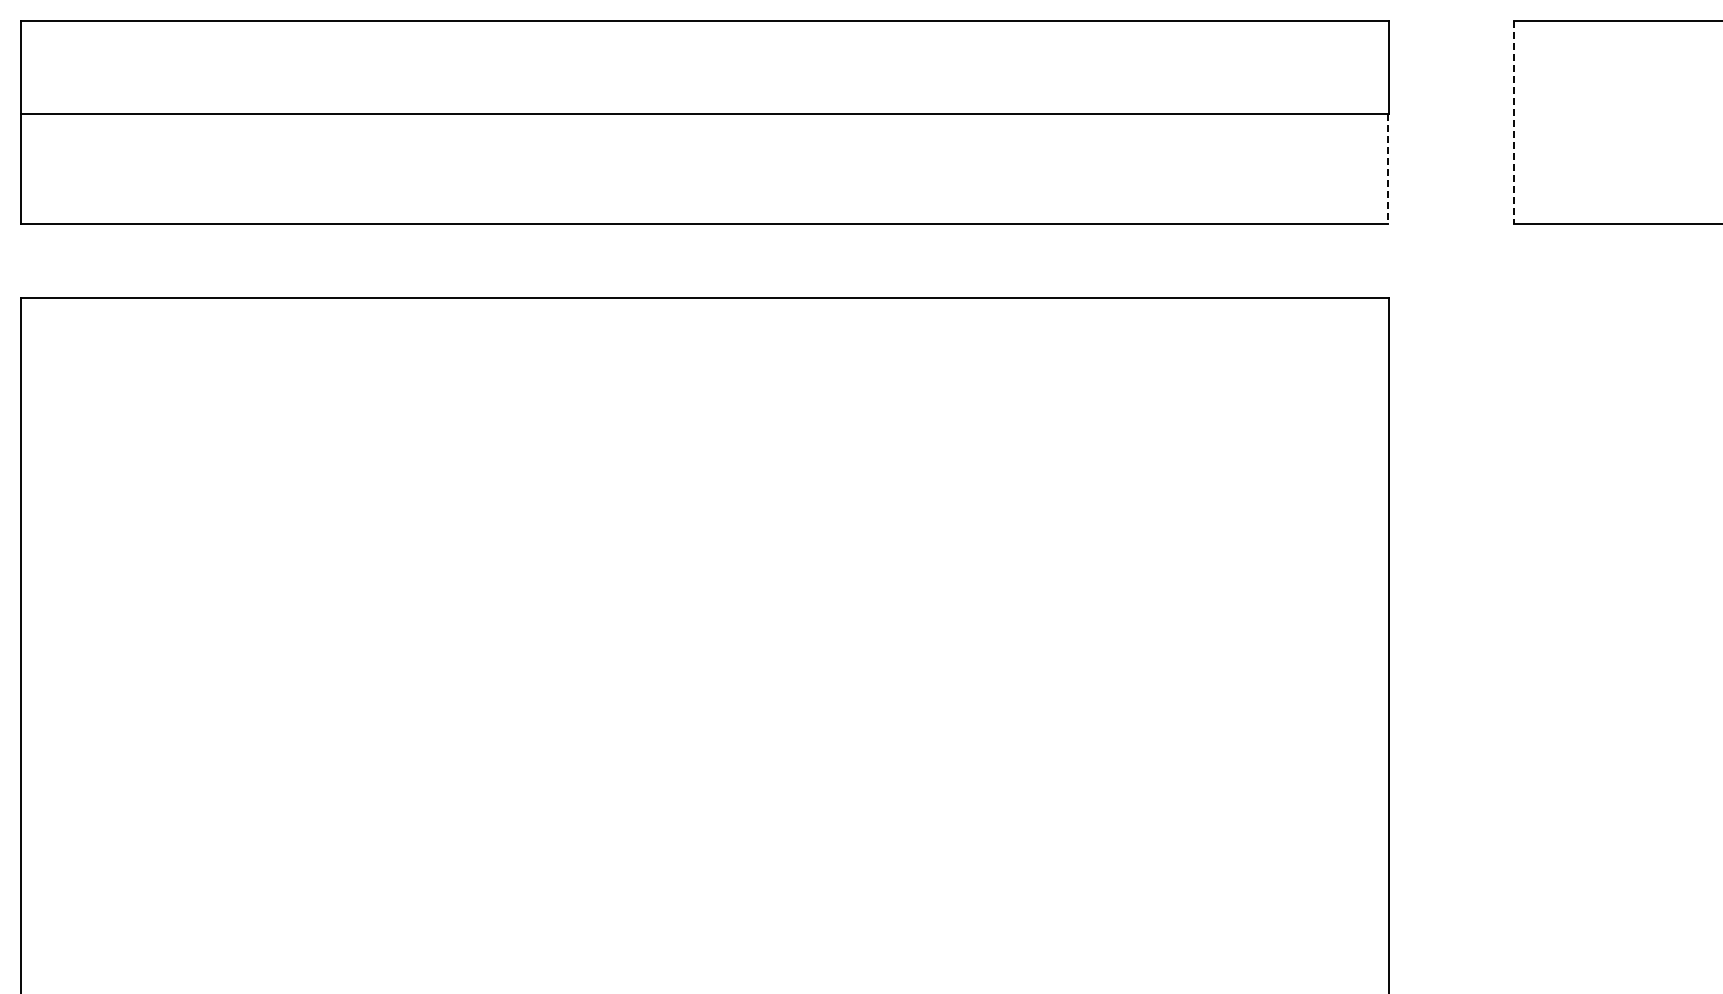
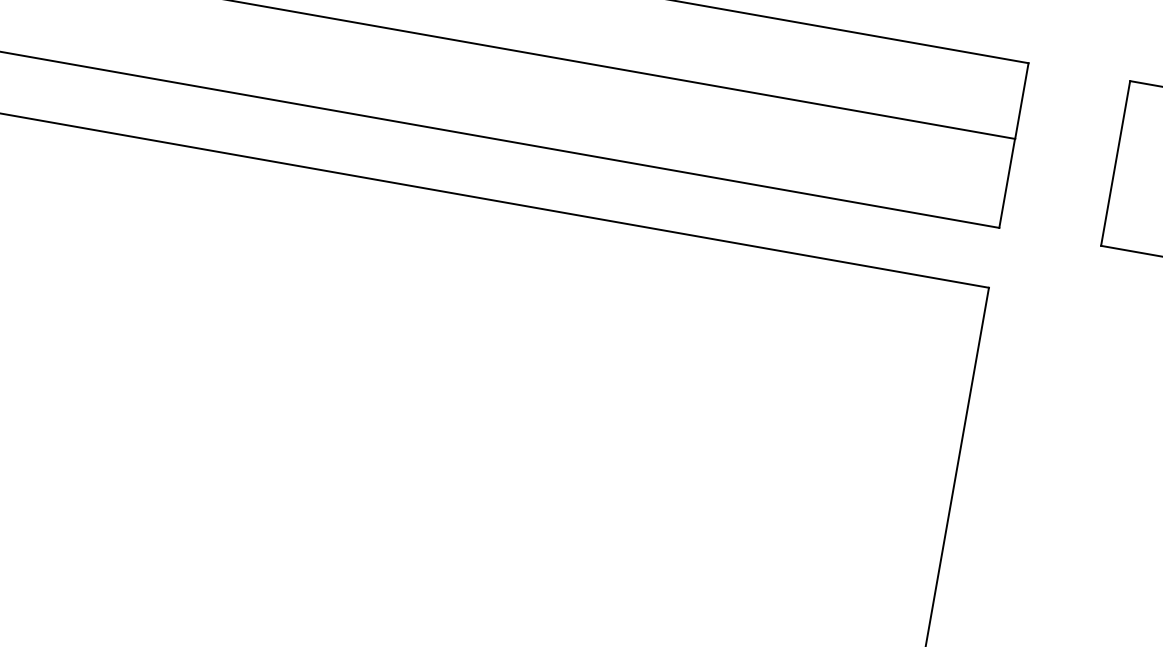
line: (1513, 122) -> (1115, 163), dashed -> solid
line: (1388, 168) -> (1007, 183), dashed -> solid

